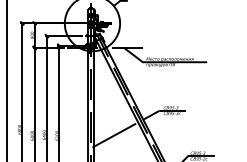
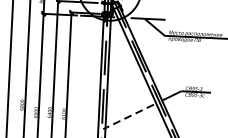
line: (114, 135) -> (128, 116), solid -> dashed

